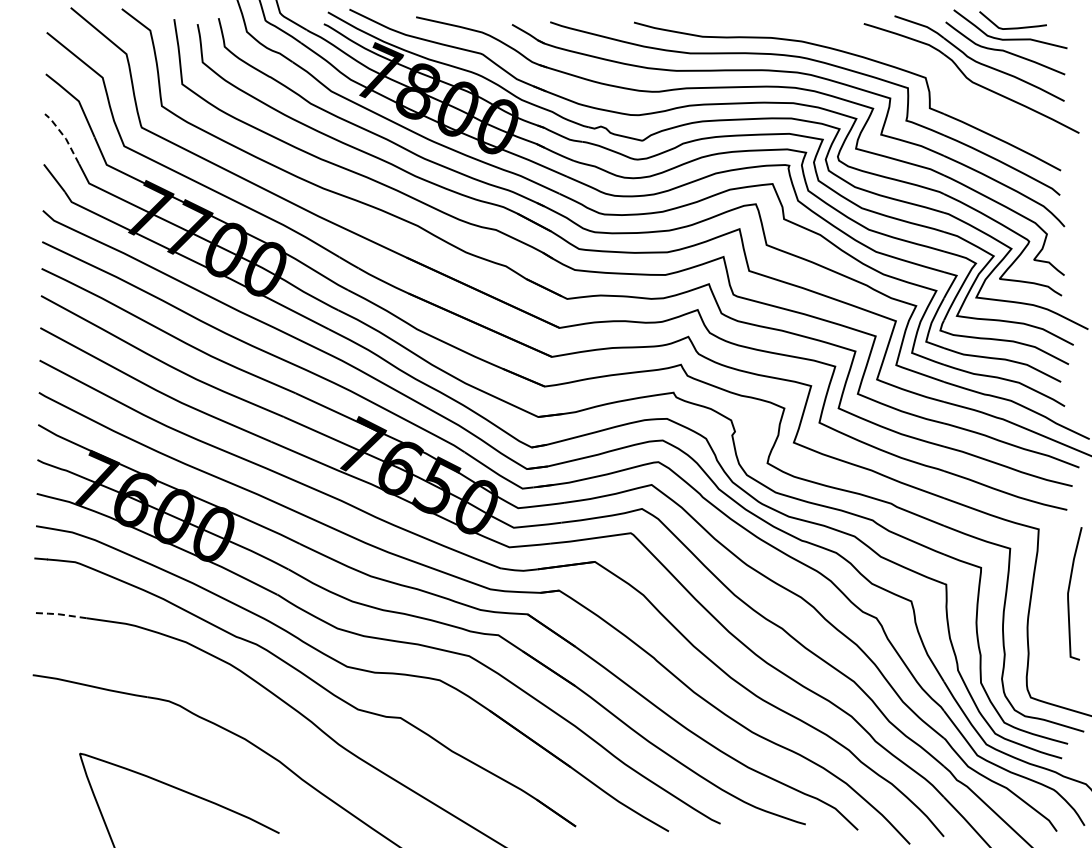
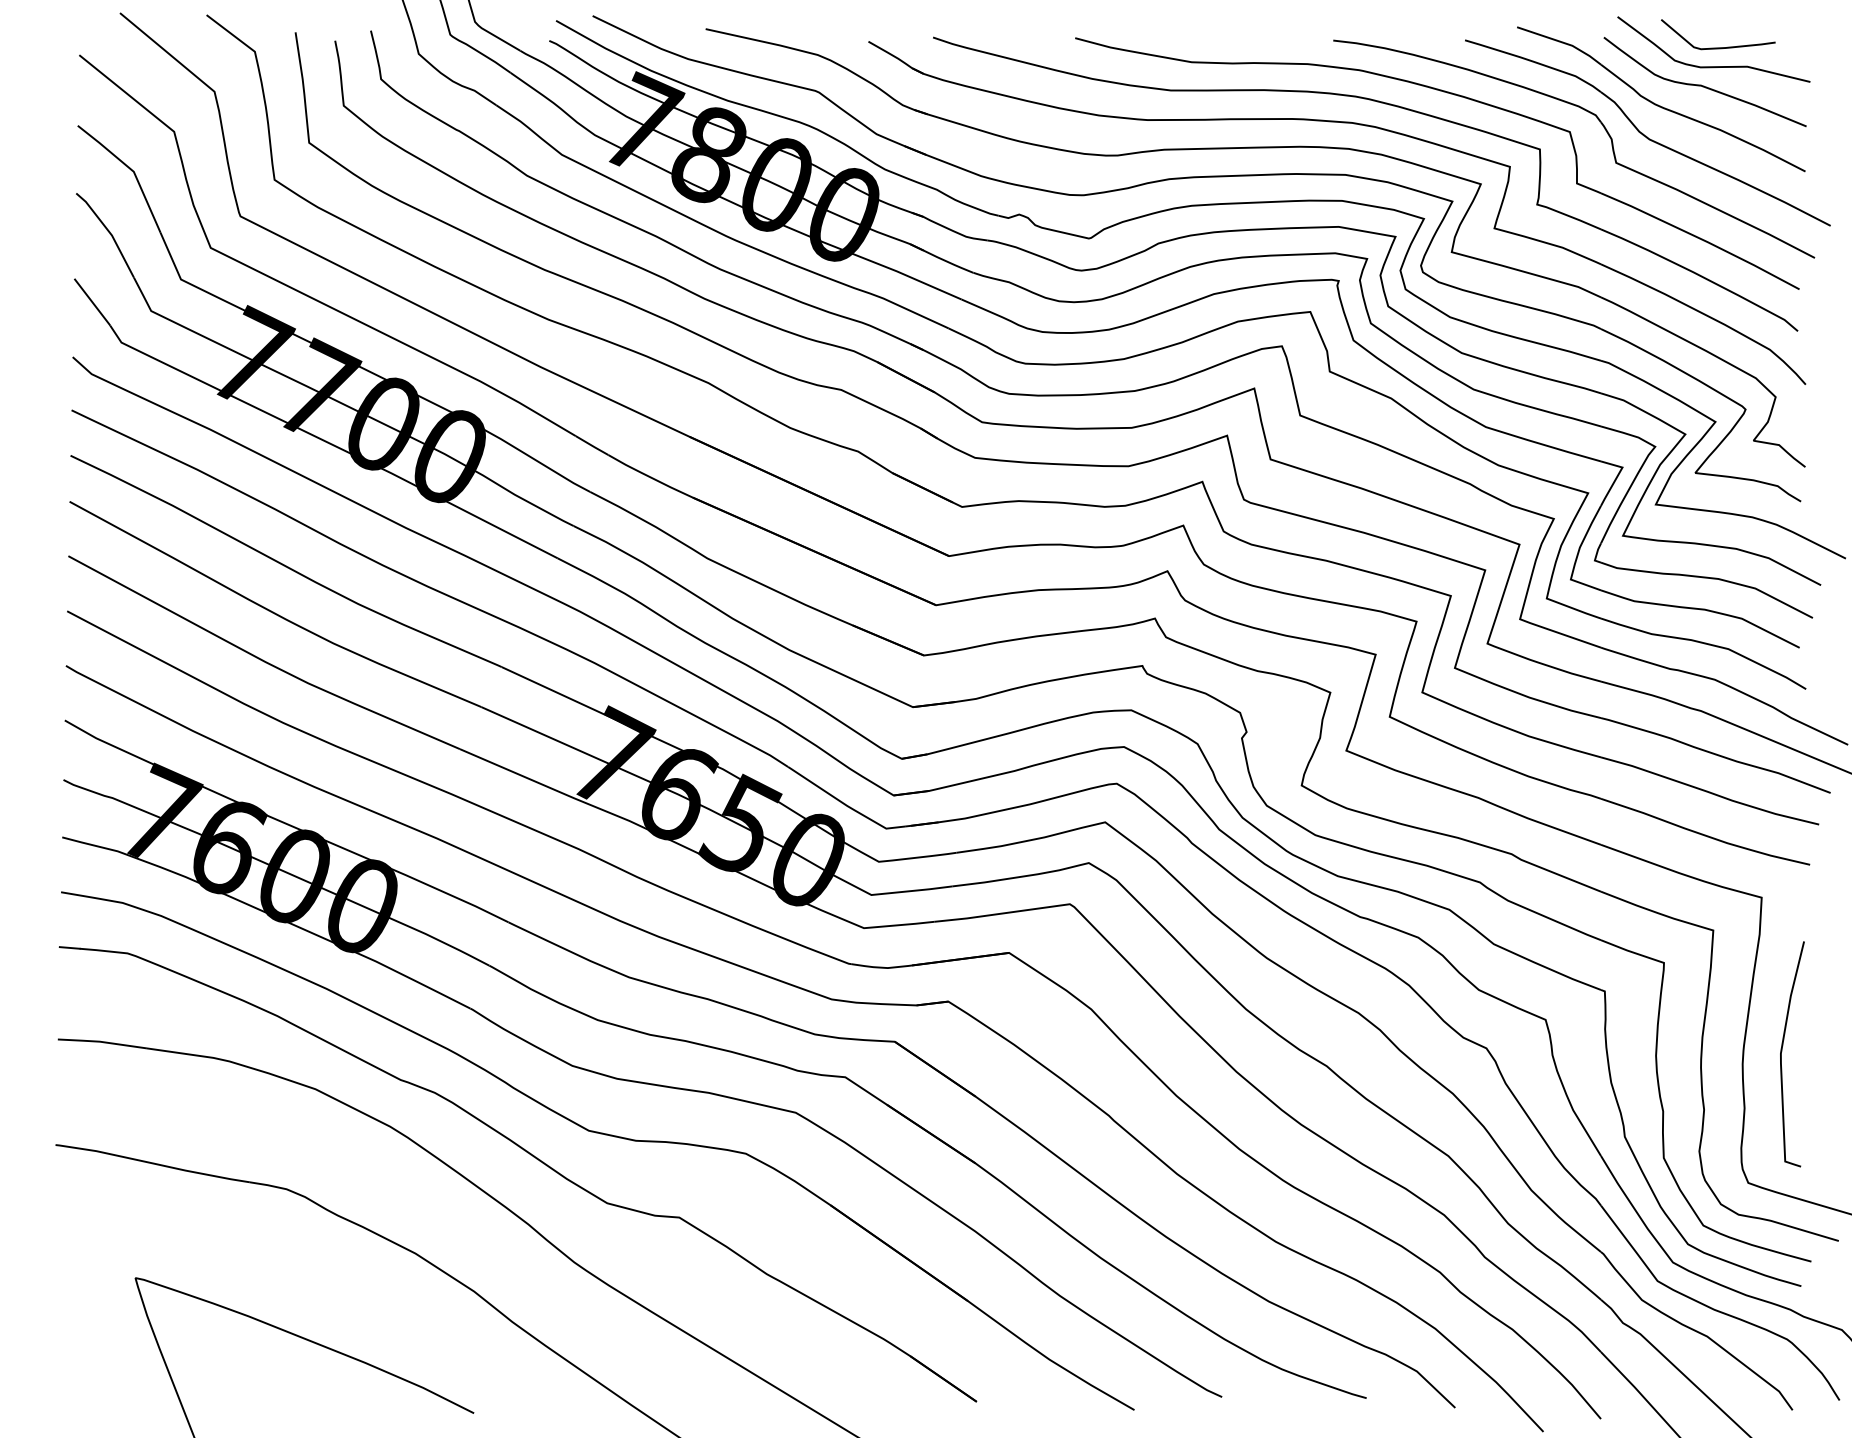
part: (945, 76) -> (1603, 129), added
line: (64, 136) -> (109, 231), dashed -> solid
curve: (1069, 592) -> (1783, 1052), moved
line: (58, 614) -> (99, 1042), dashed -> solid

